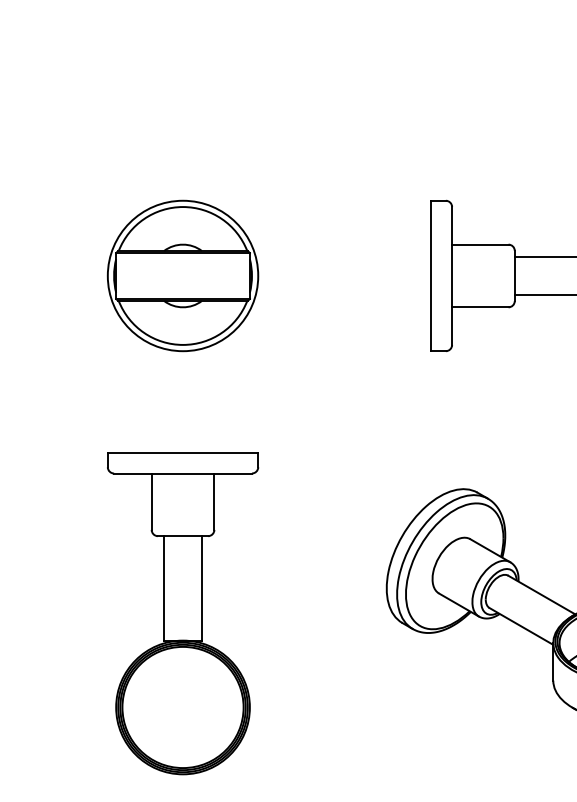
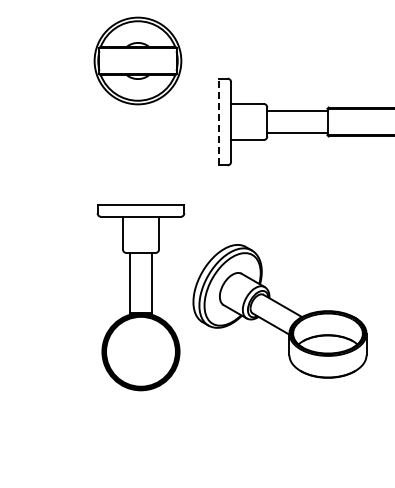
part: (182, 275) -> (137, 60), moved
line: (431, 275) -> (219, 121), solid -> dashed
part: (182, 613) -> (140, 297), moved

